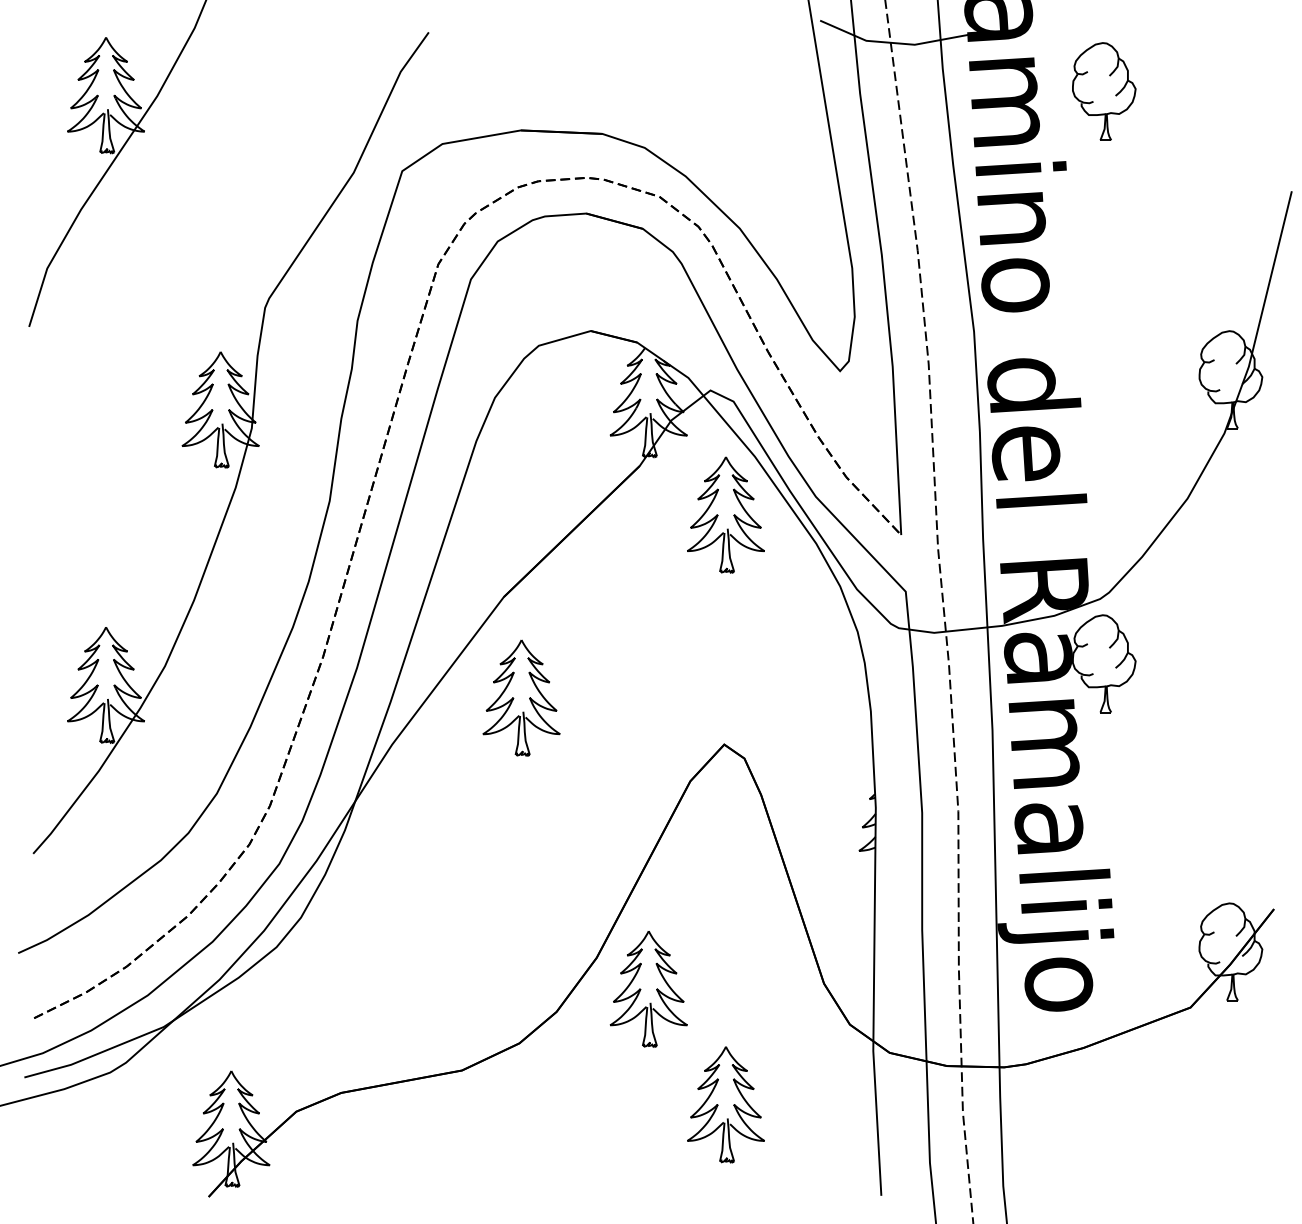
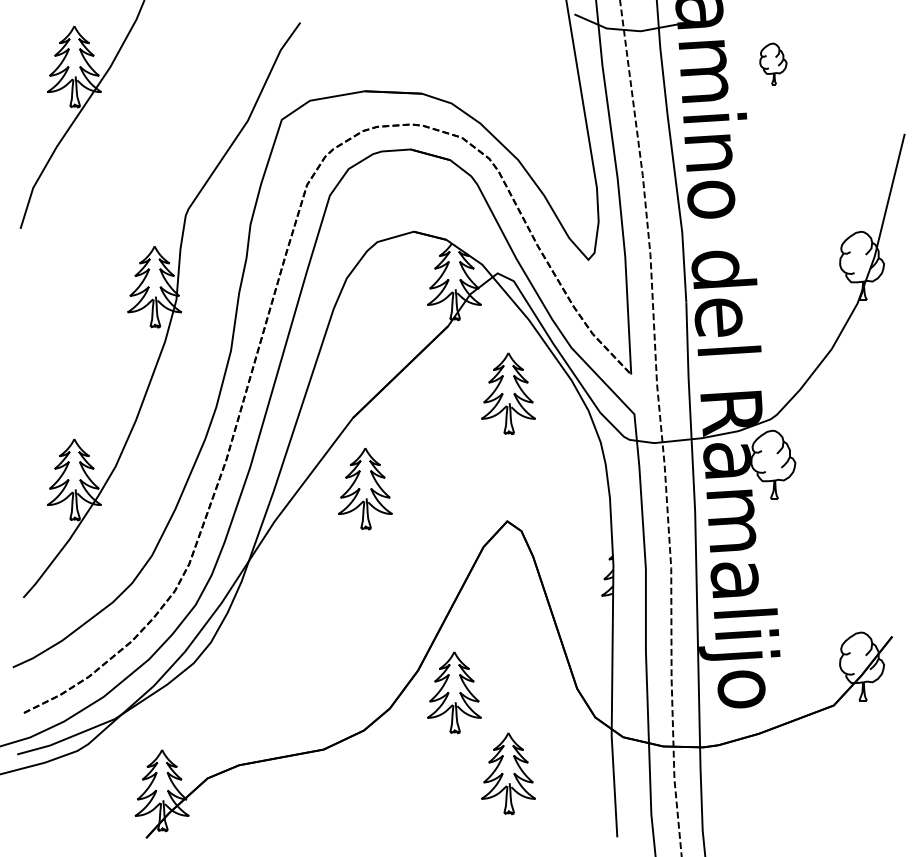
part: (1104, 90) -> (773, 63), size x0.6
part: (725, 514) -> (508, 393), moved

